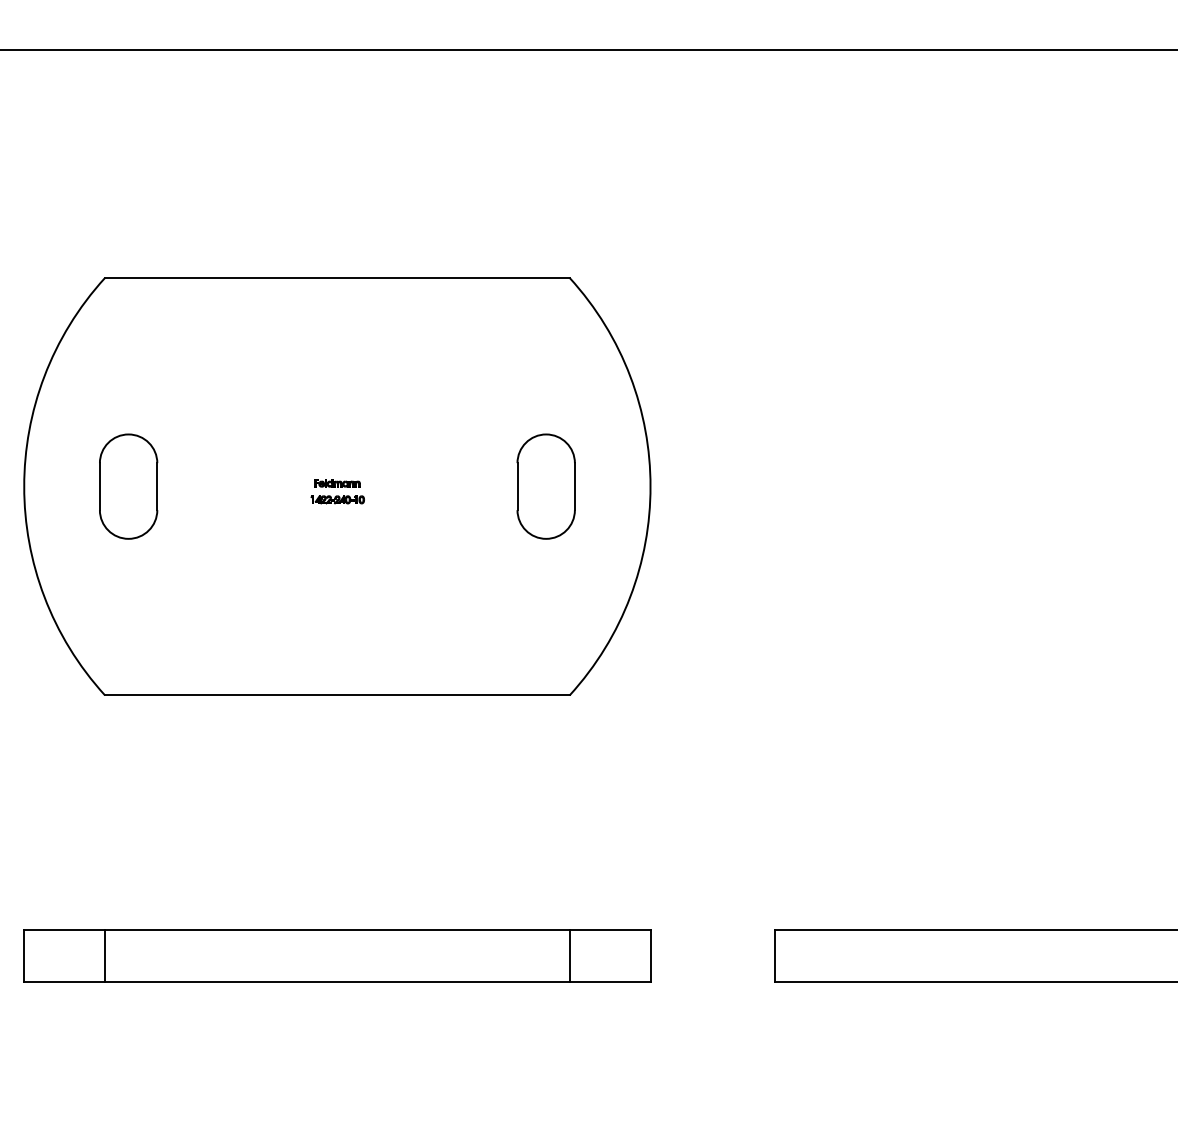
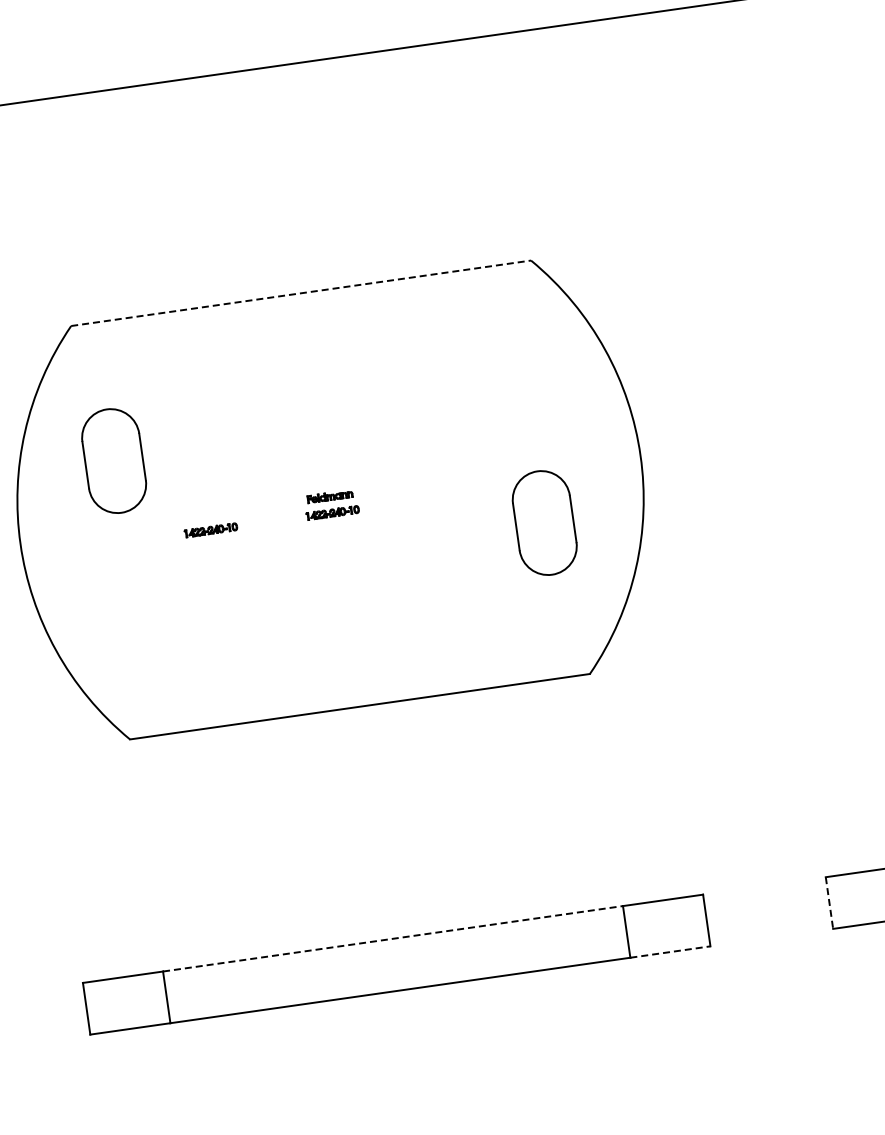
line: (337, 277) -> (301, 292), solid -> dashed
part: (128, 486) -> (114, 460), moved
part: (545, 486) -> (544, 522), moved
part: (214, 499) -> (210, 530), added
line: (337, 929) -> (393, 938), solid -> dashed
line: (774, 956) -> (829, 903), solid -> dashed
line: (610, 982) -> (670, 952), solid -> dashed

